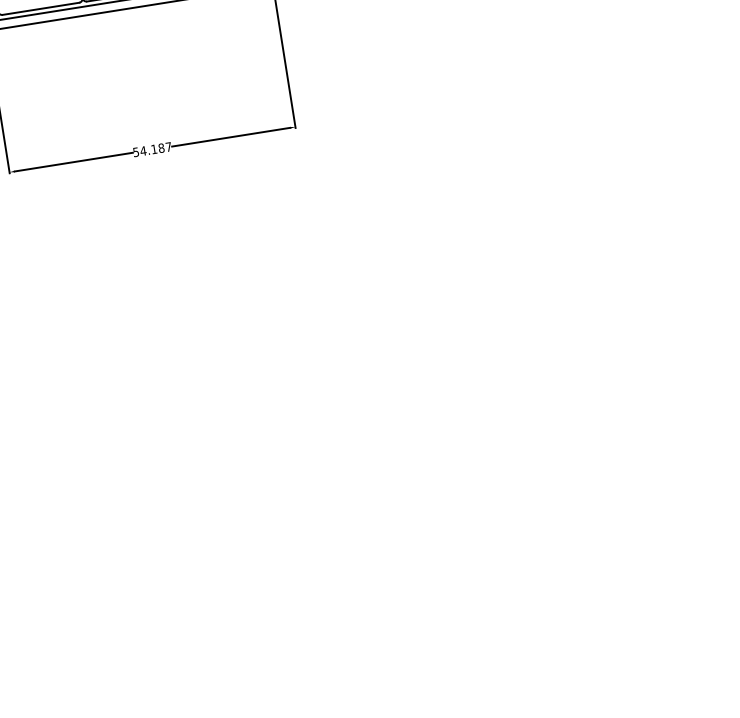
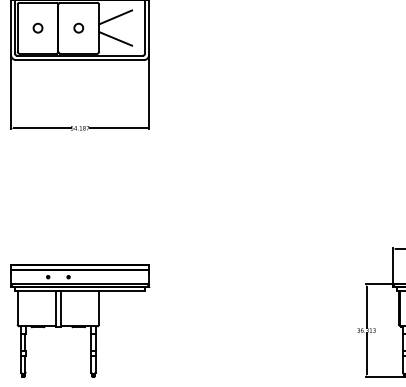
part: (216, 547) -> (80, 320), added

